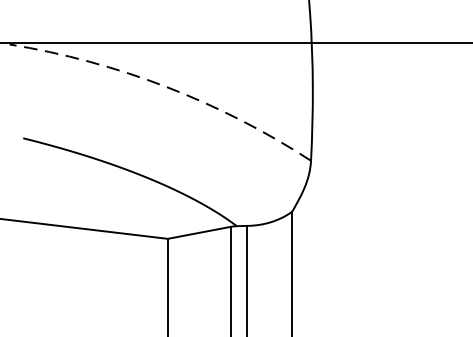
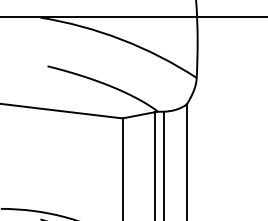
arc: (165, 86) -> (121, 39), dashed -> solid

